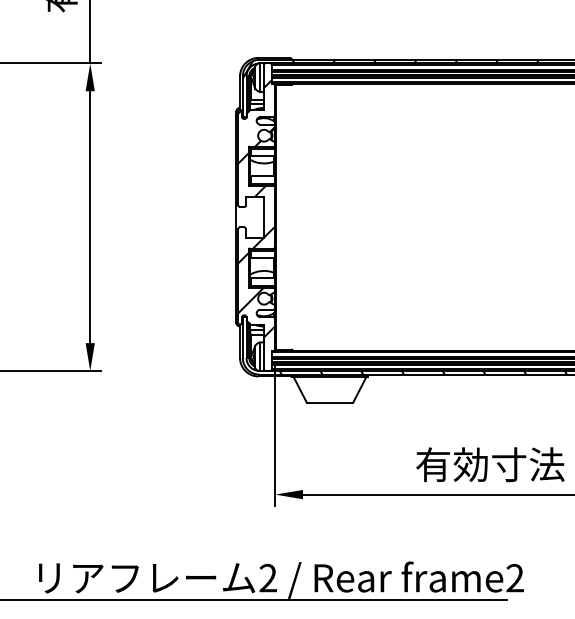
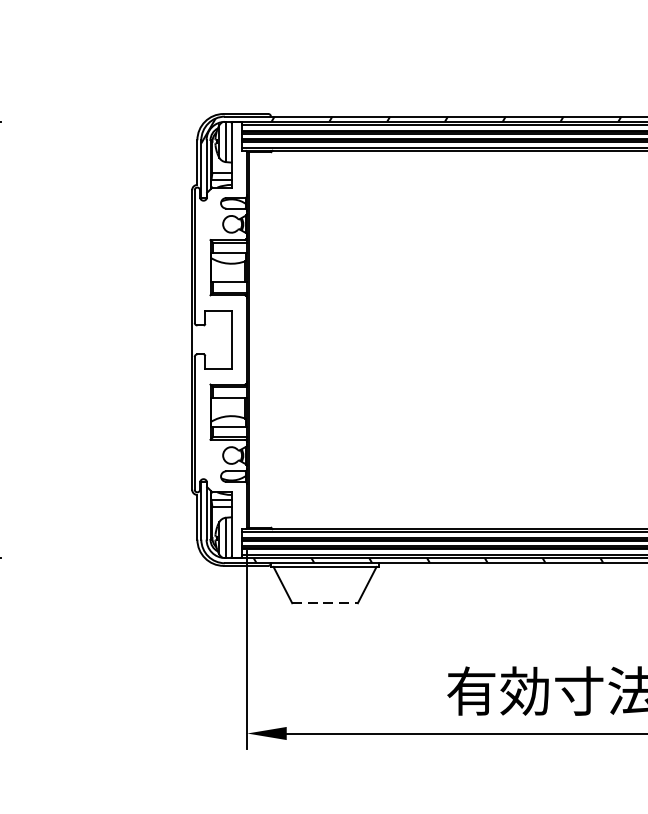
hatch: (256, 208) -> (220, 327), removed
line: (330, 402) -> (325, 602), solid -> dashed

